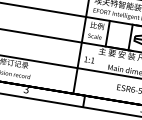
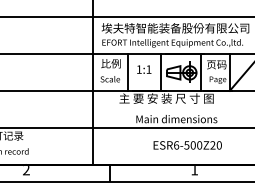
text: (89, 59) -> (144, 69), moved
text: (26, 89) -> (26, 170), 3 -> 2

